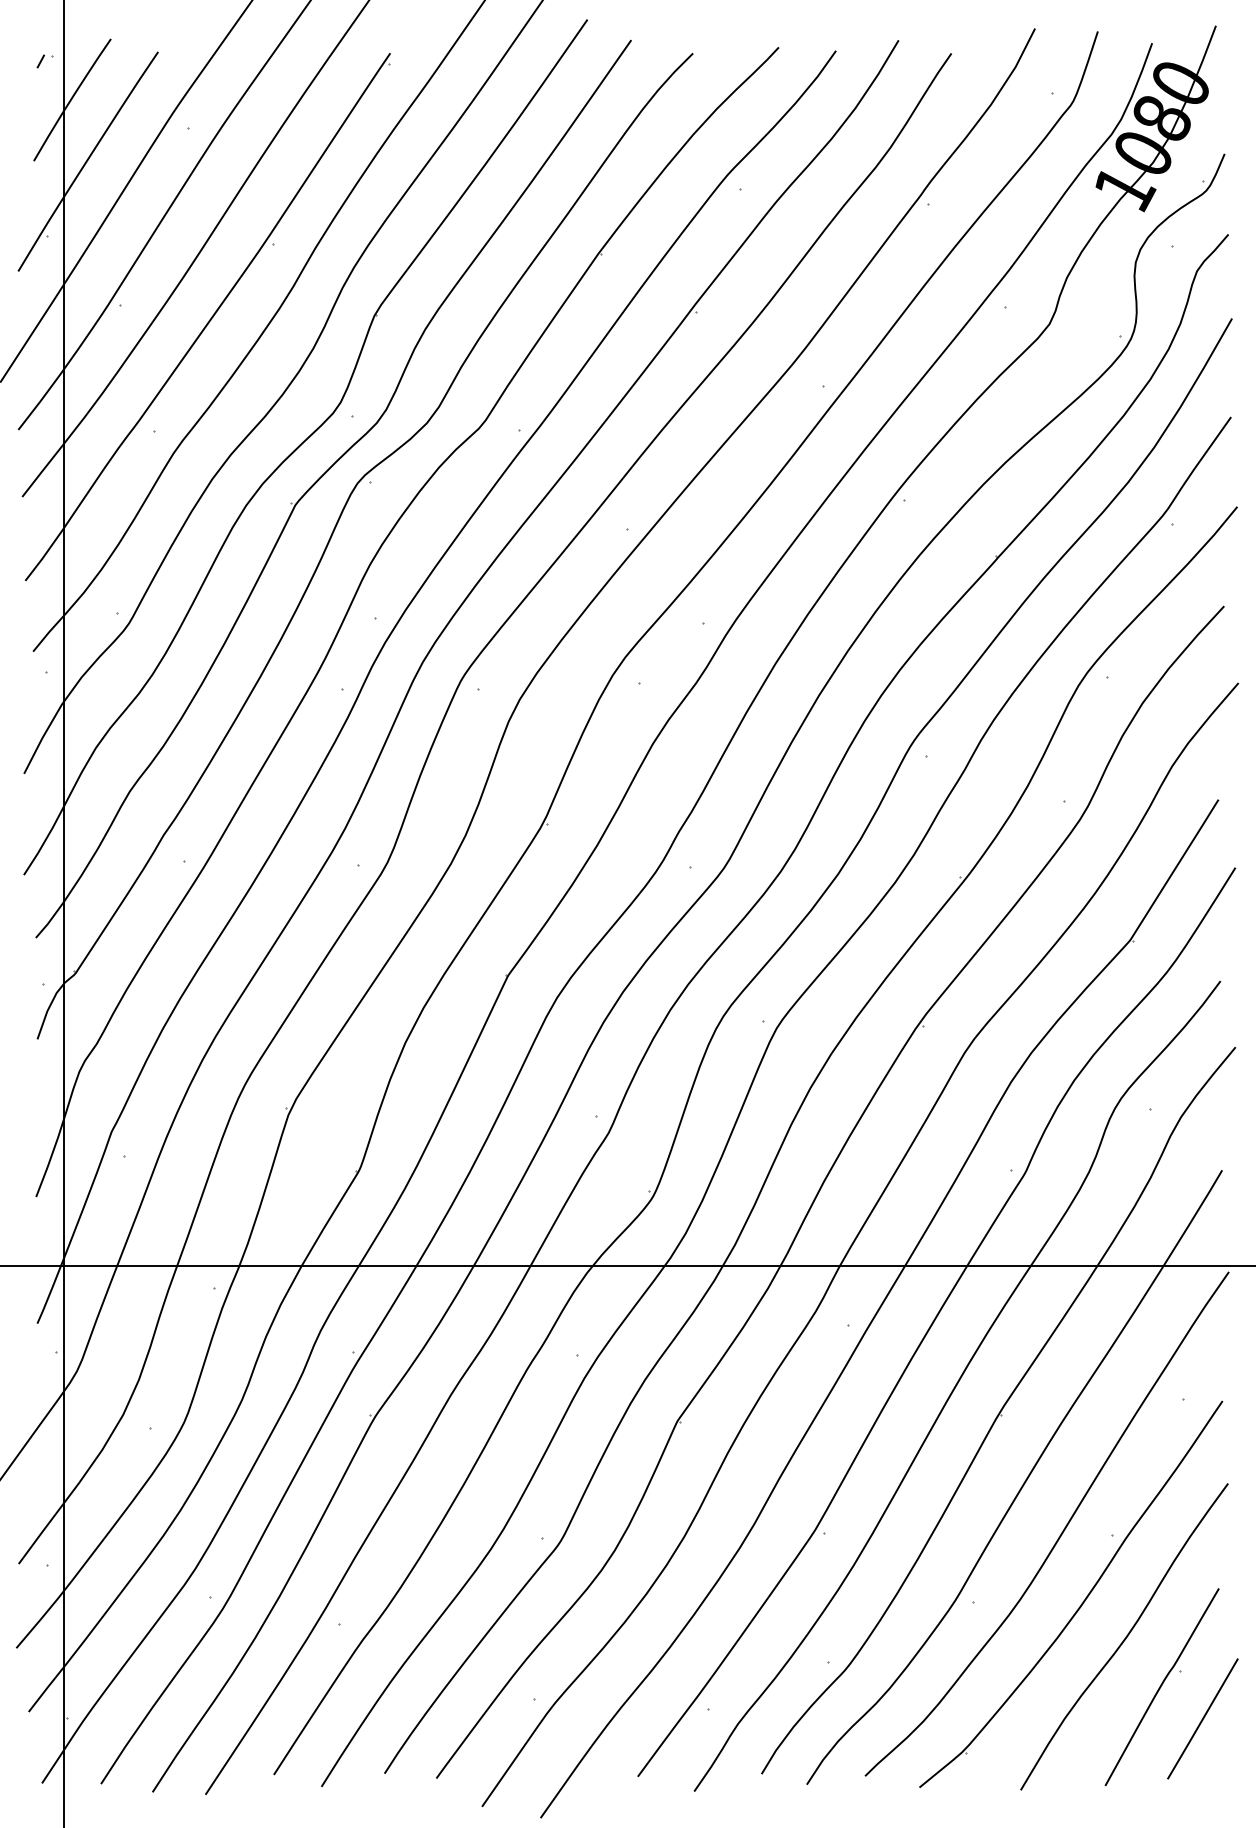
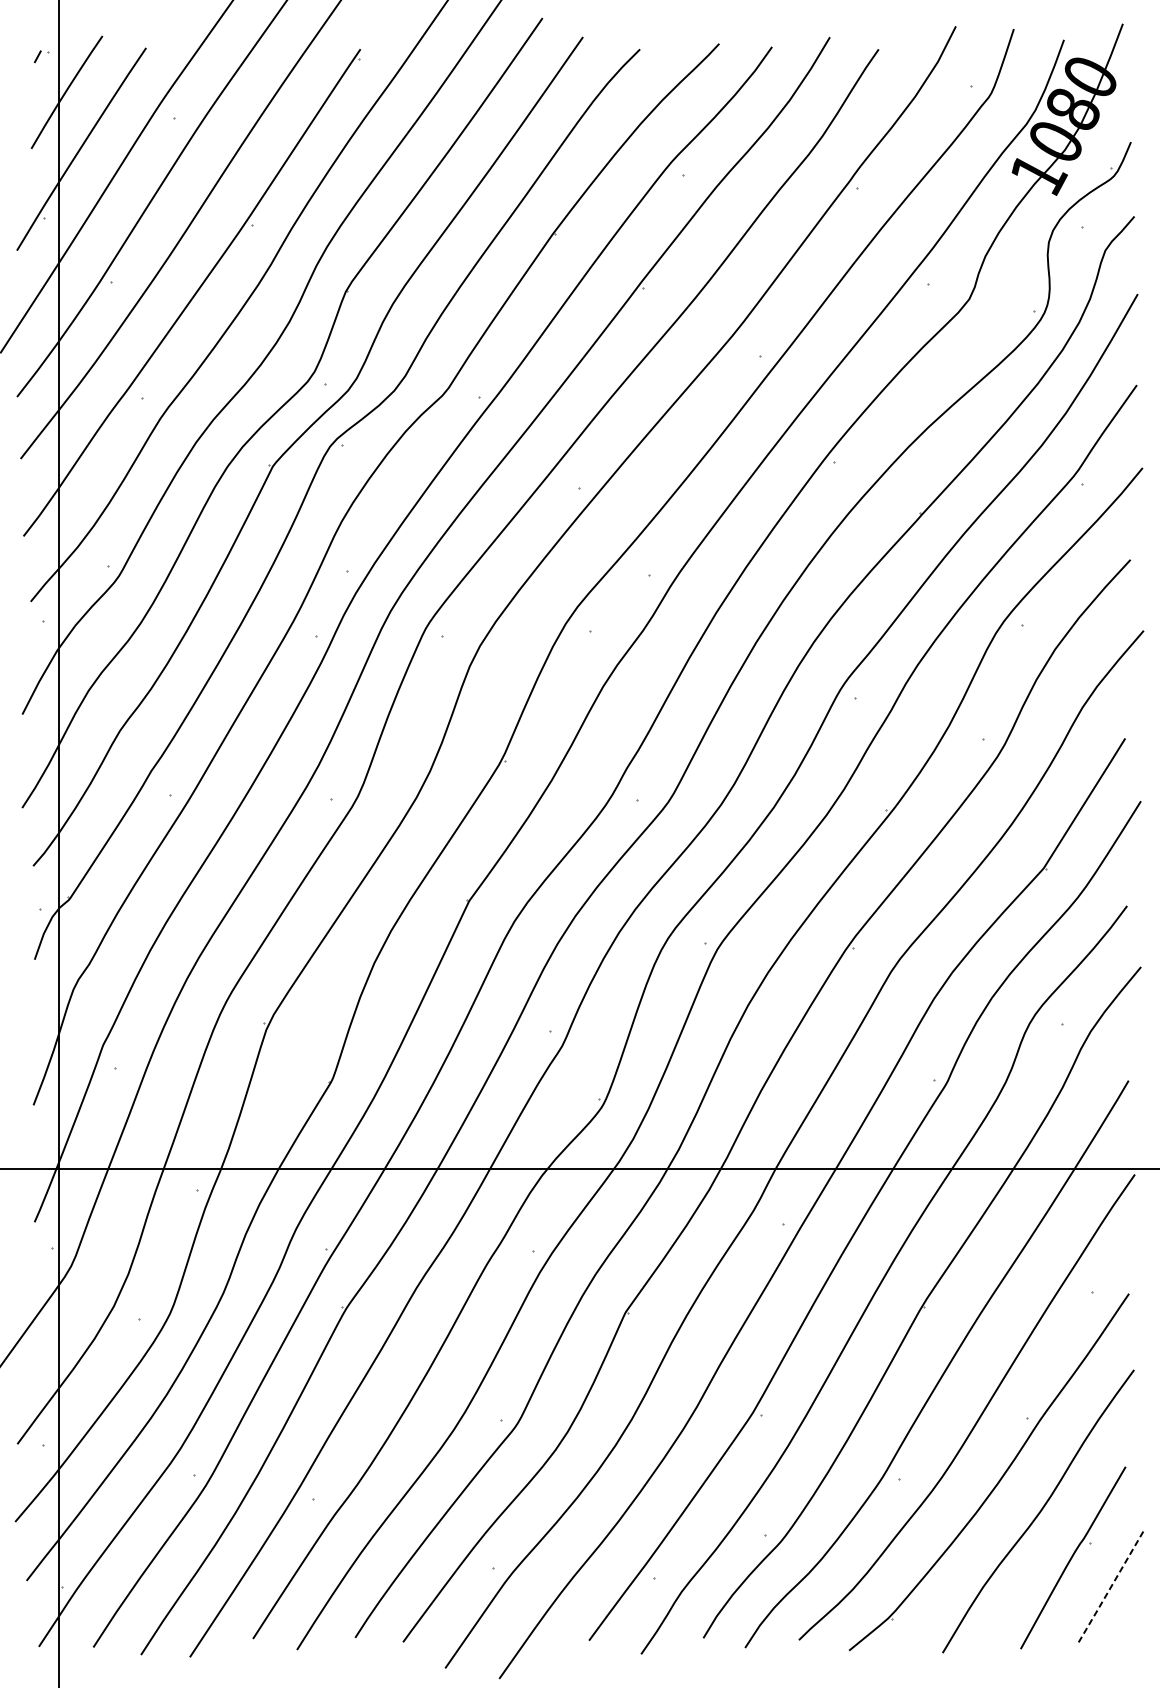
line: (1202, 1719) -> (1110, 1587), solid -> dashed

